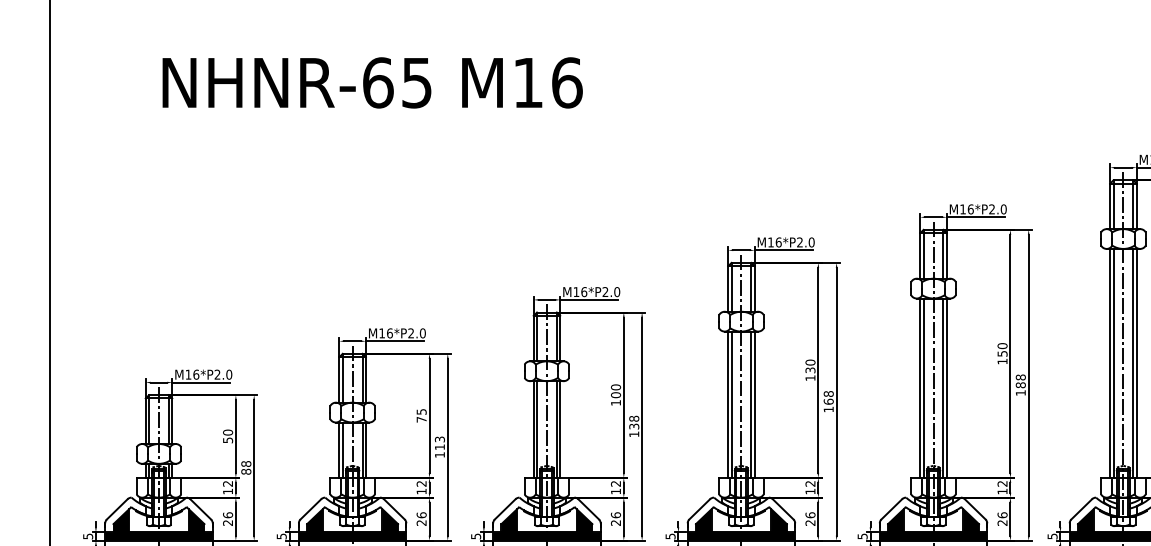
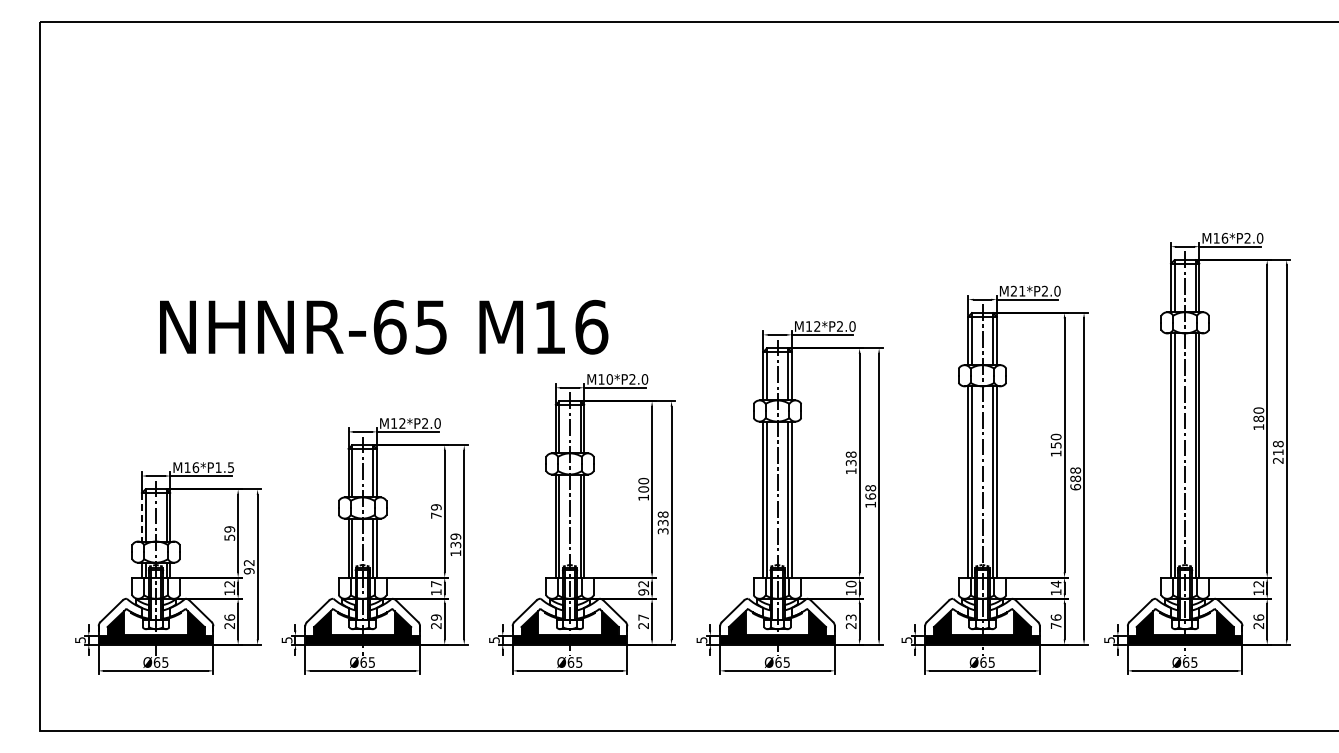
text: (373, 82) -> (384, 326), moved
text: (966, 208) -> (1017, 290), M16*P2.0 -> M21*P2.0
text: (778, 242) -> (817, 326), M16*P2.0 -> M12*P2.0
text: (583, 292) -> (609, 379), M16*P2.0 -> M10*P2.0
text: (389, 333) -> (402, 423), M16*P2.0 -> M12*P2.0
text: (810, 362) -> (851, 454), 130 -> 138
text: (223, 374) -> (224, 467), M16*P2.0 -> M16*P1.5
text: (1020, 392) -> (1075, 486), 188 -> 688
text: (421, 412) -> (436, 507), 75 -> 79
line: (145, 421) -> (141, 517), solid -> dashed
text: (227, 432) -> (229, 529), 50 -> 59
text: (633, 434) -> (662, 531), 138 -> 338
text: (439, 443) -> (455, 540), 113 -> 139
text: (246, 467) -> (249, 566), 88 -> 92
text: (809, 483) -> (850, 583), 12 -> 10
text: (1001, 483) -> (1055, 583), 12 -> 14
text: (421, 484) -> (436, 584), 12 -> 17
text: (615, 491) -> (643, 592), 12 -> 92
text: (421, 515) -> (436, 617), 26 -> 29
text: (615, 515) -> (643, 617), 26 -> 27
text: (809, 515) -> (850, 617), 26 -> 23
text: (1001, 522) -> (1055, 625), 26 -> 76

